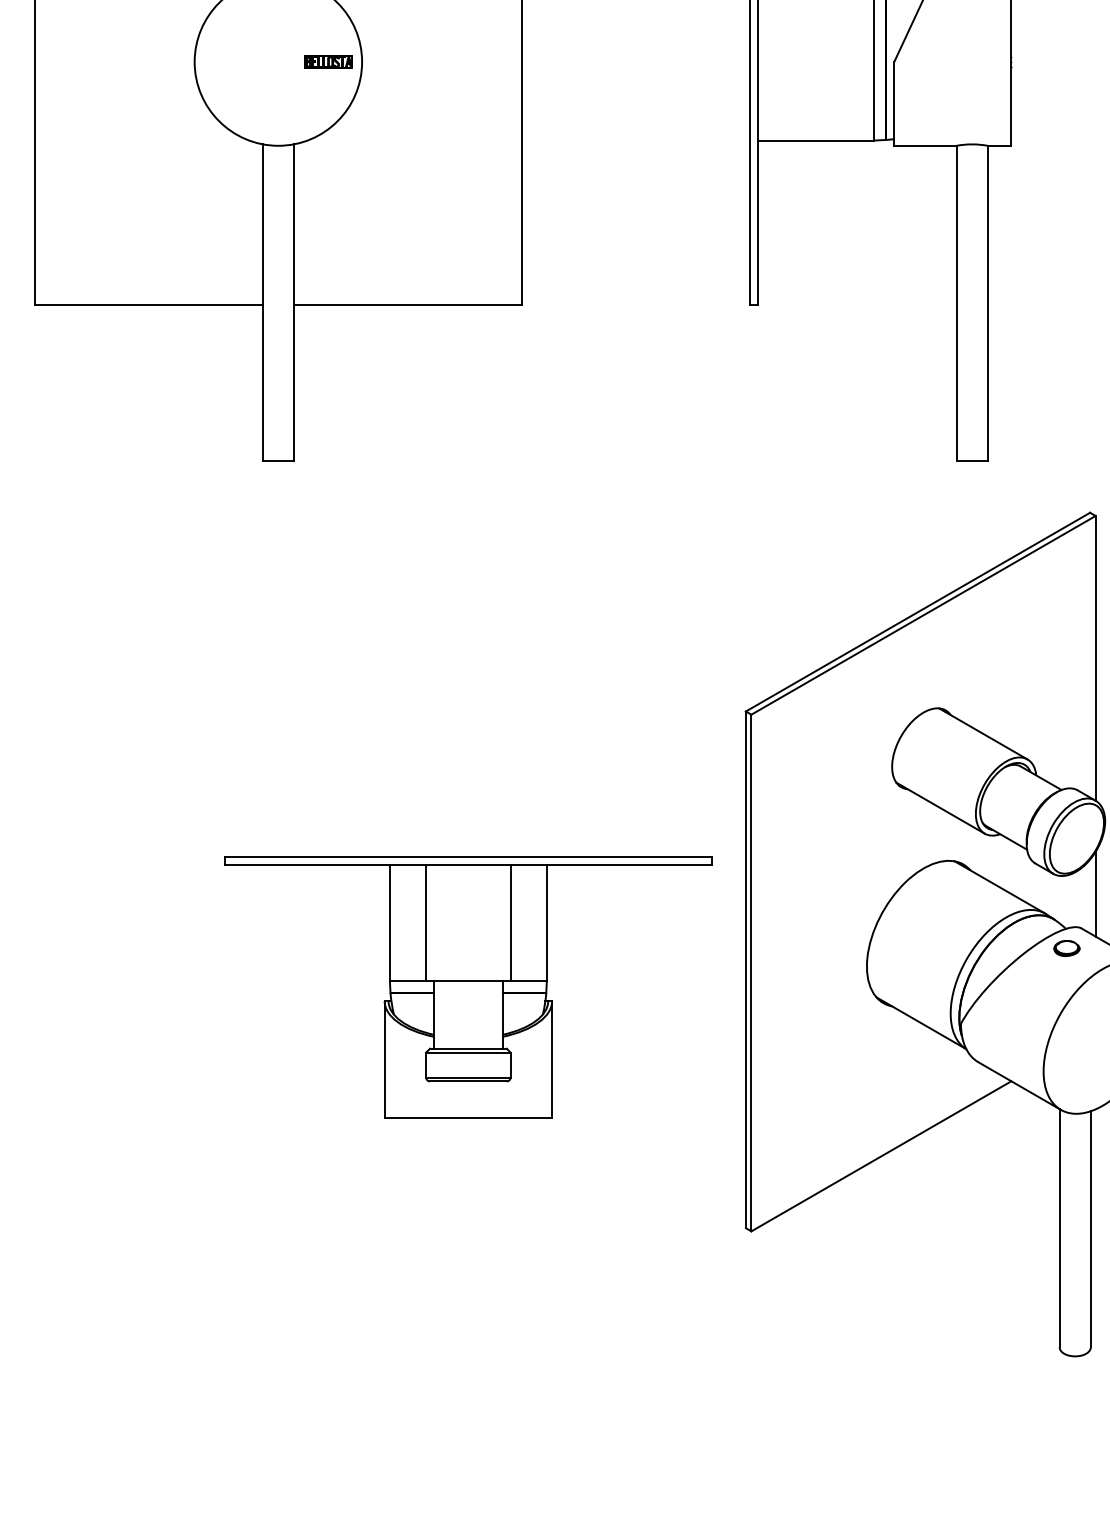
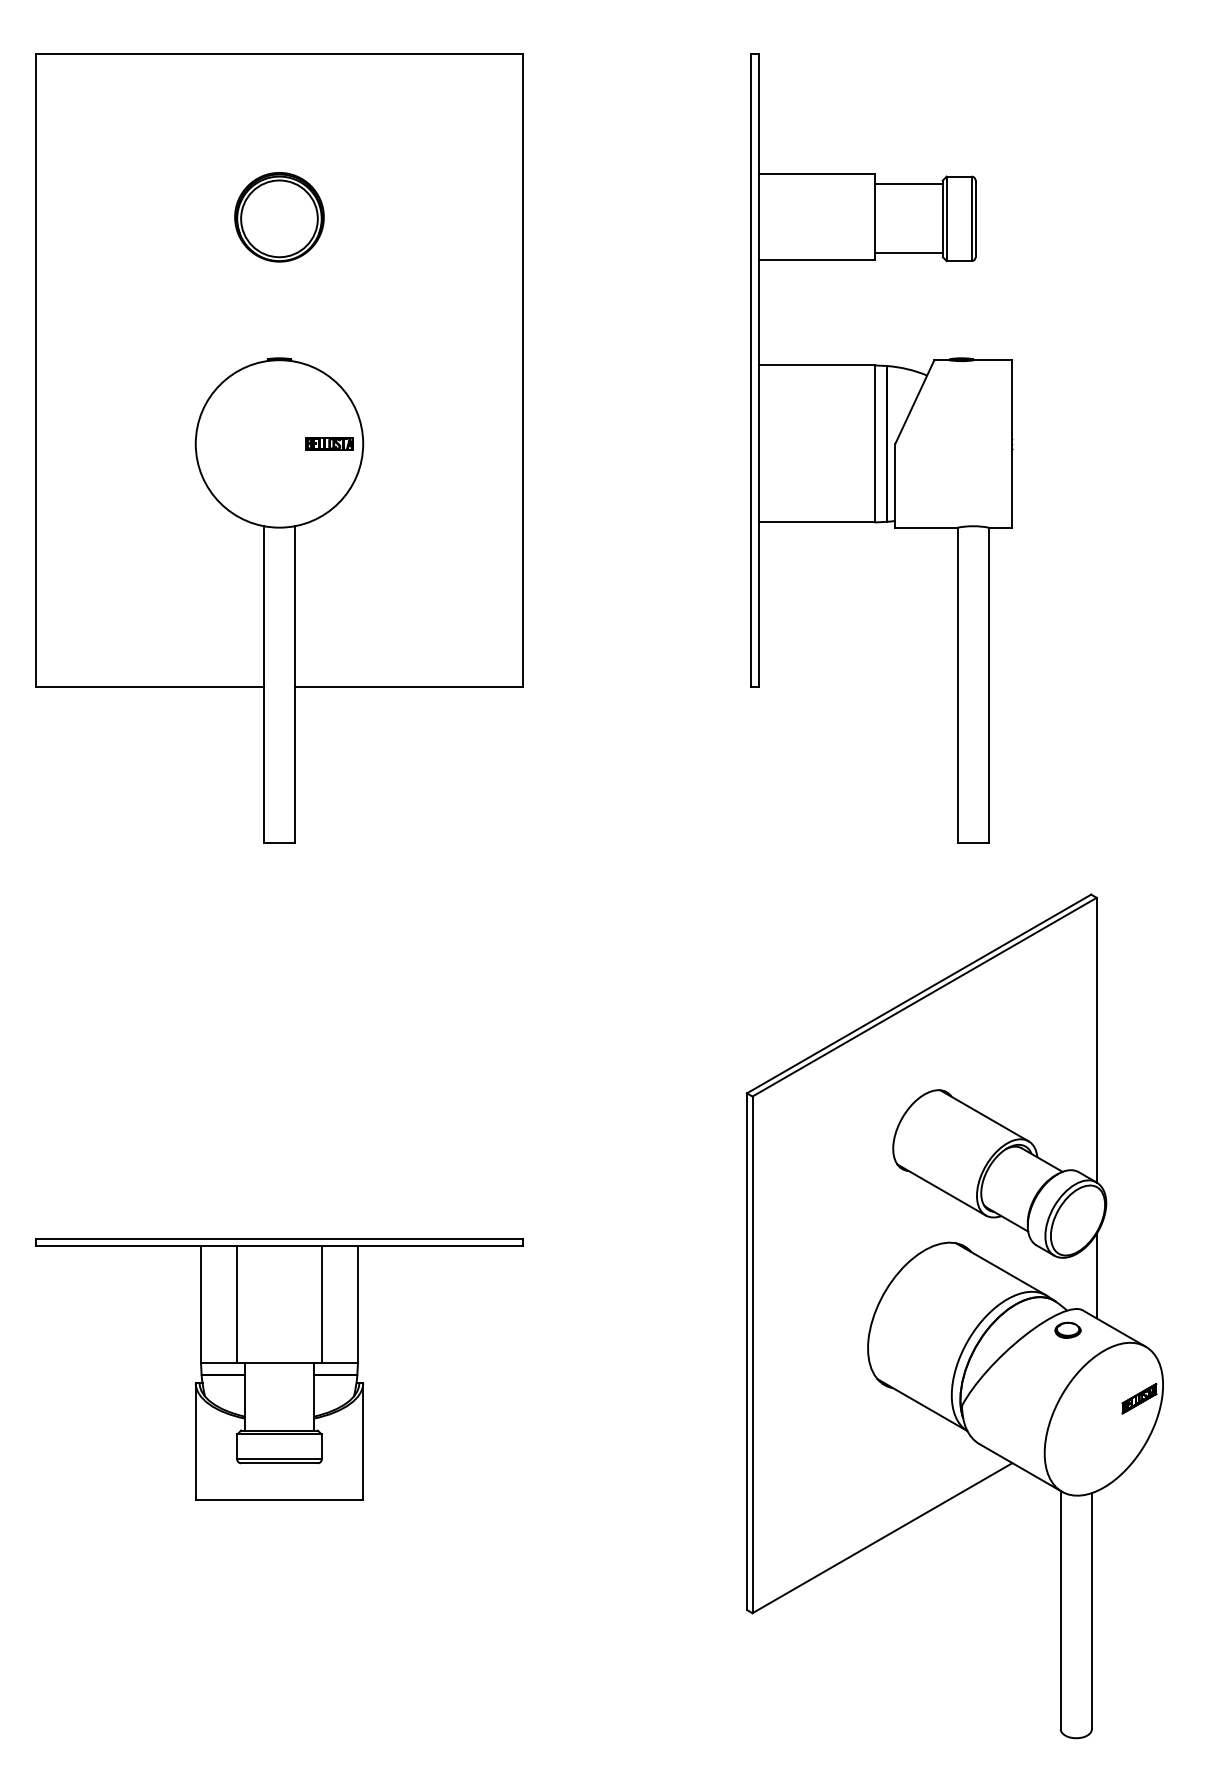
part: (468, 987) -> (279, 1369), moved

